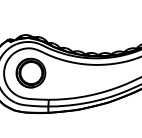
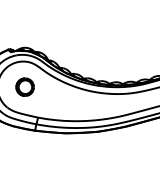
part: (30, 72) -> (24, 86), size x0.6

